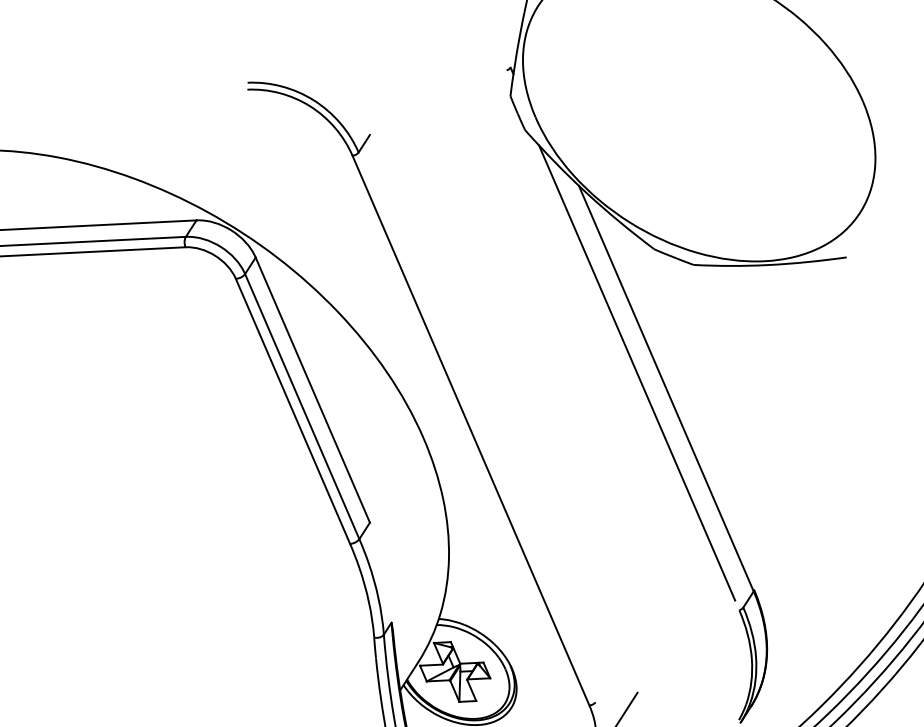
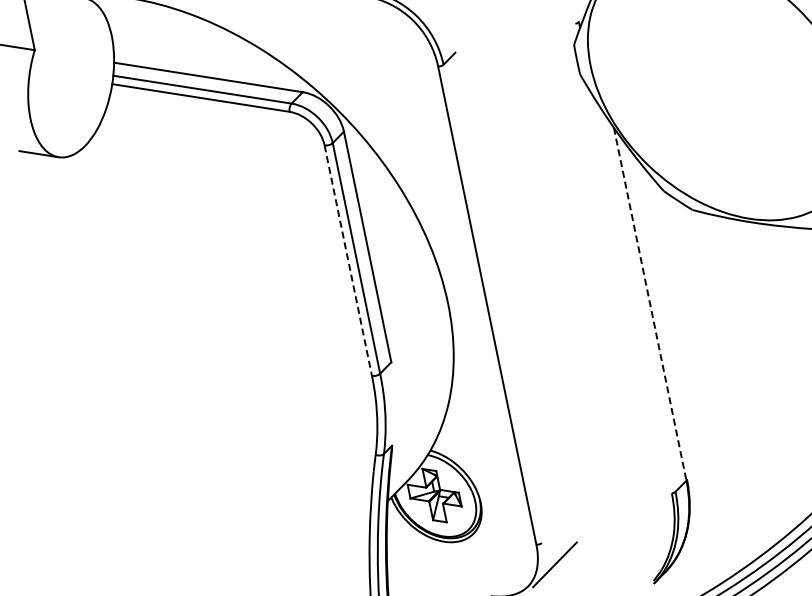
line: (637, 372) -> (629, 286), removed
line: (666, 388) -> (650, 304), solid -> dashed
line: (293, 411) -> (348, 260), solid -> dashed

